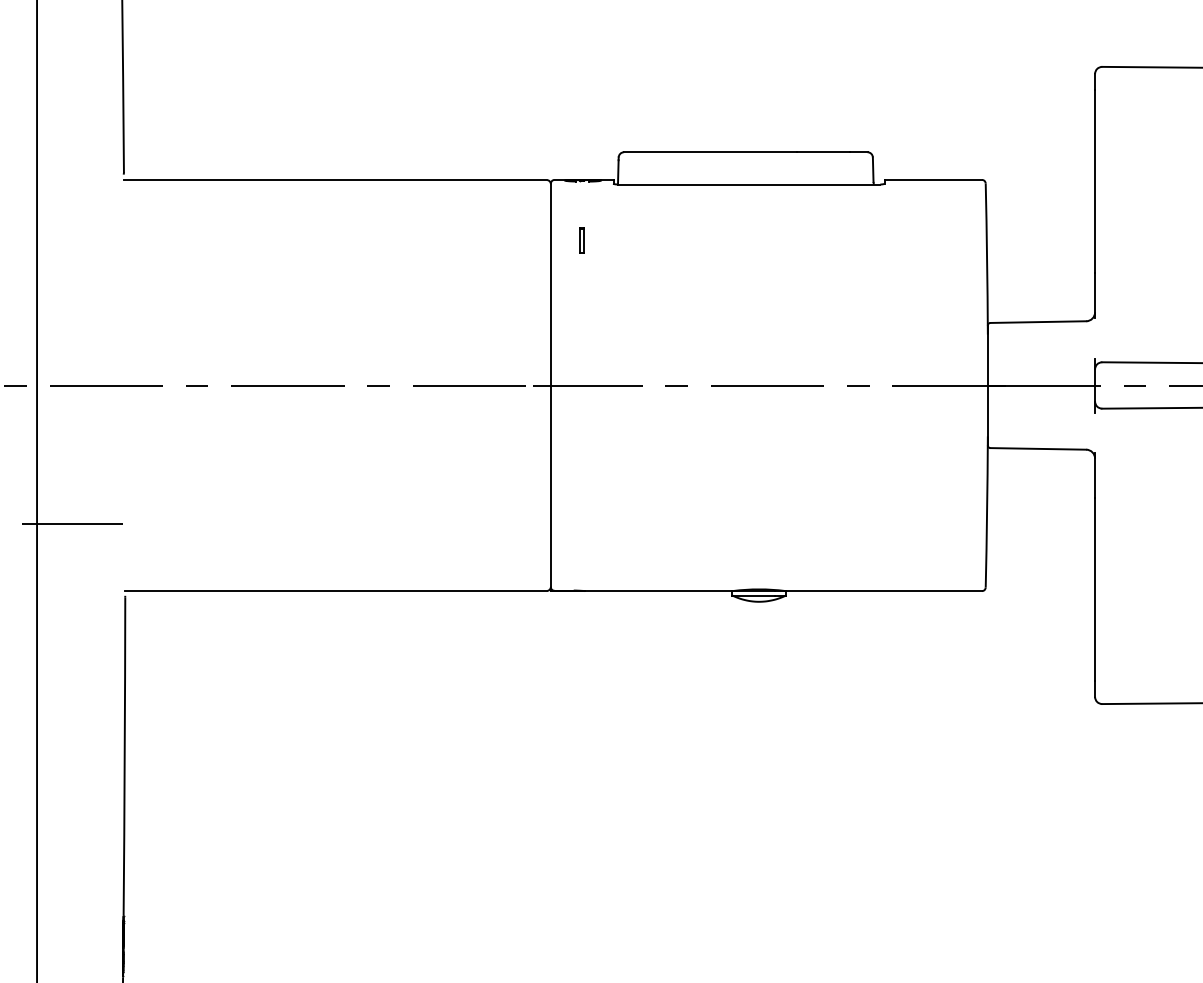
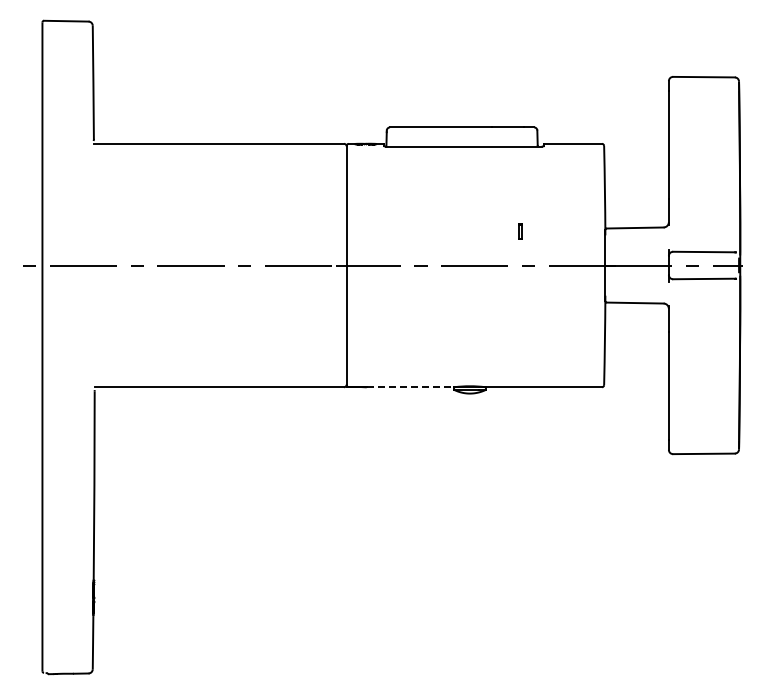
part: (582, 240) -> (520, 231), moved
line: (72, 523) -> (63, 347), removed
line: (658, 591) -> (410, 387), solid -> dashed

